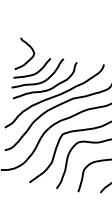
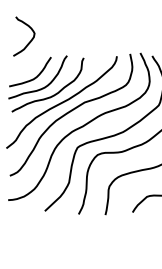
curve: (29, 59) -> (29, 41), moved

